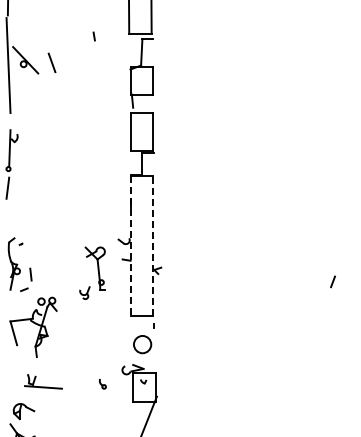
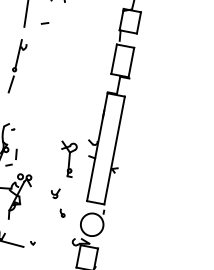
line: (35, 103) -> (45, 23), added
line: (130, 246) -> (97, 147), dashed -> solid
line: (152, 246) -> (114, 150), dashed -> solid
part: (84, 292) -> (55, 192), moved
circle: (142, 344) -> (92, 224), size x1.67
part: (143, 381) -> (32, 242), moved
part: (102, 383) -> (62, 212), moved

